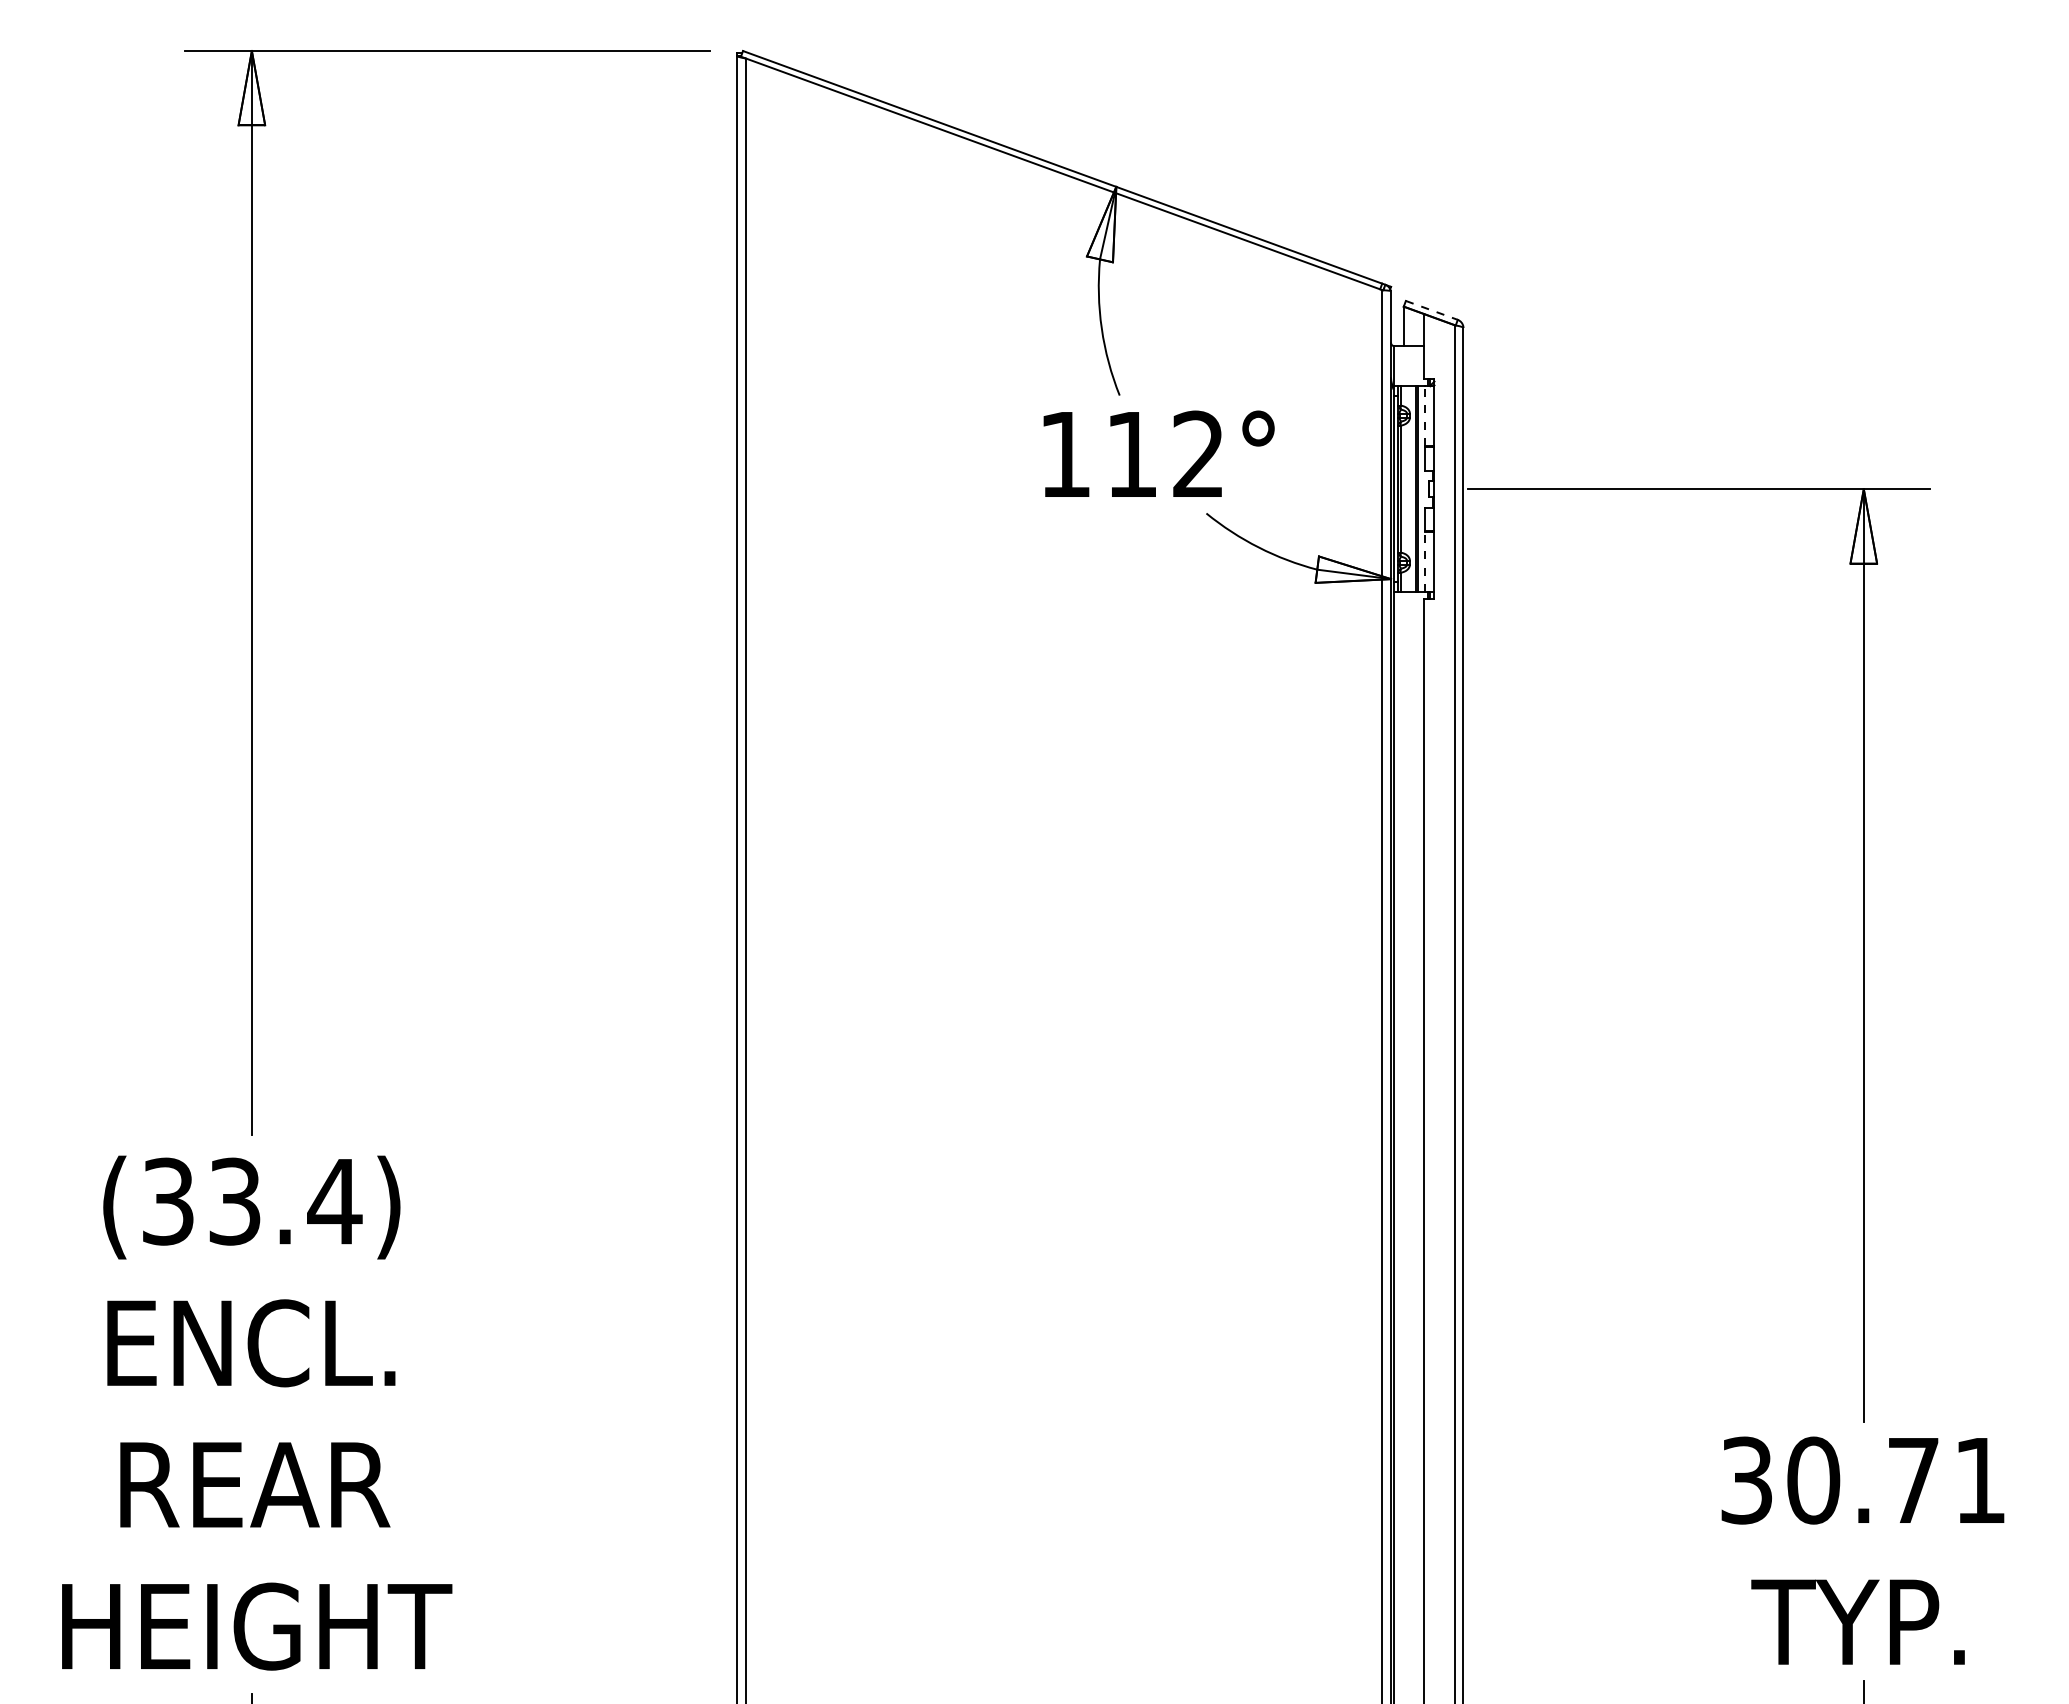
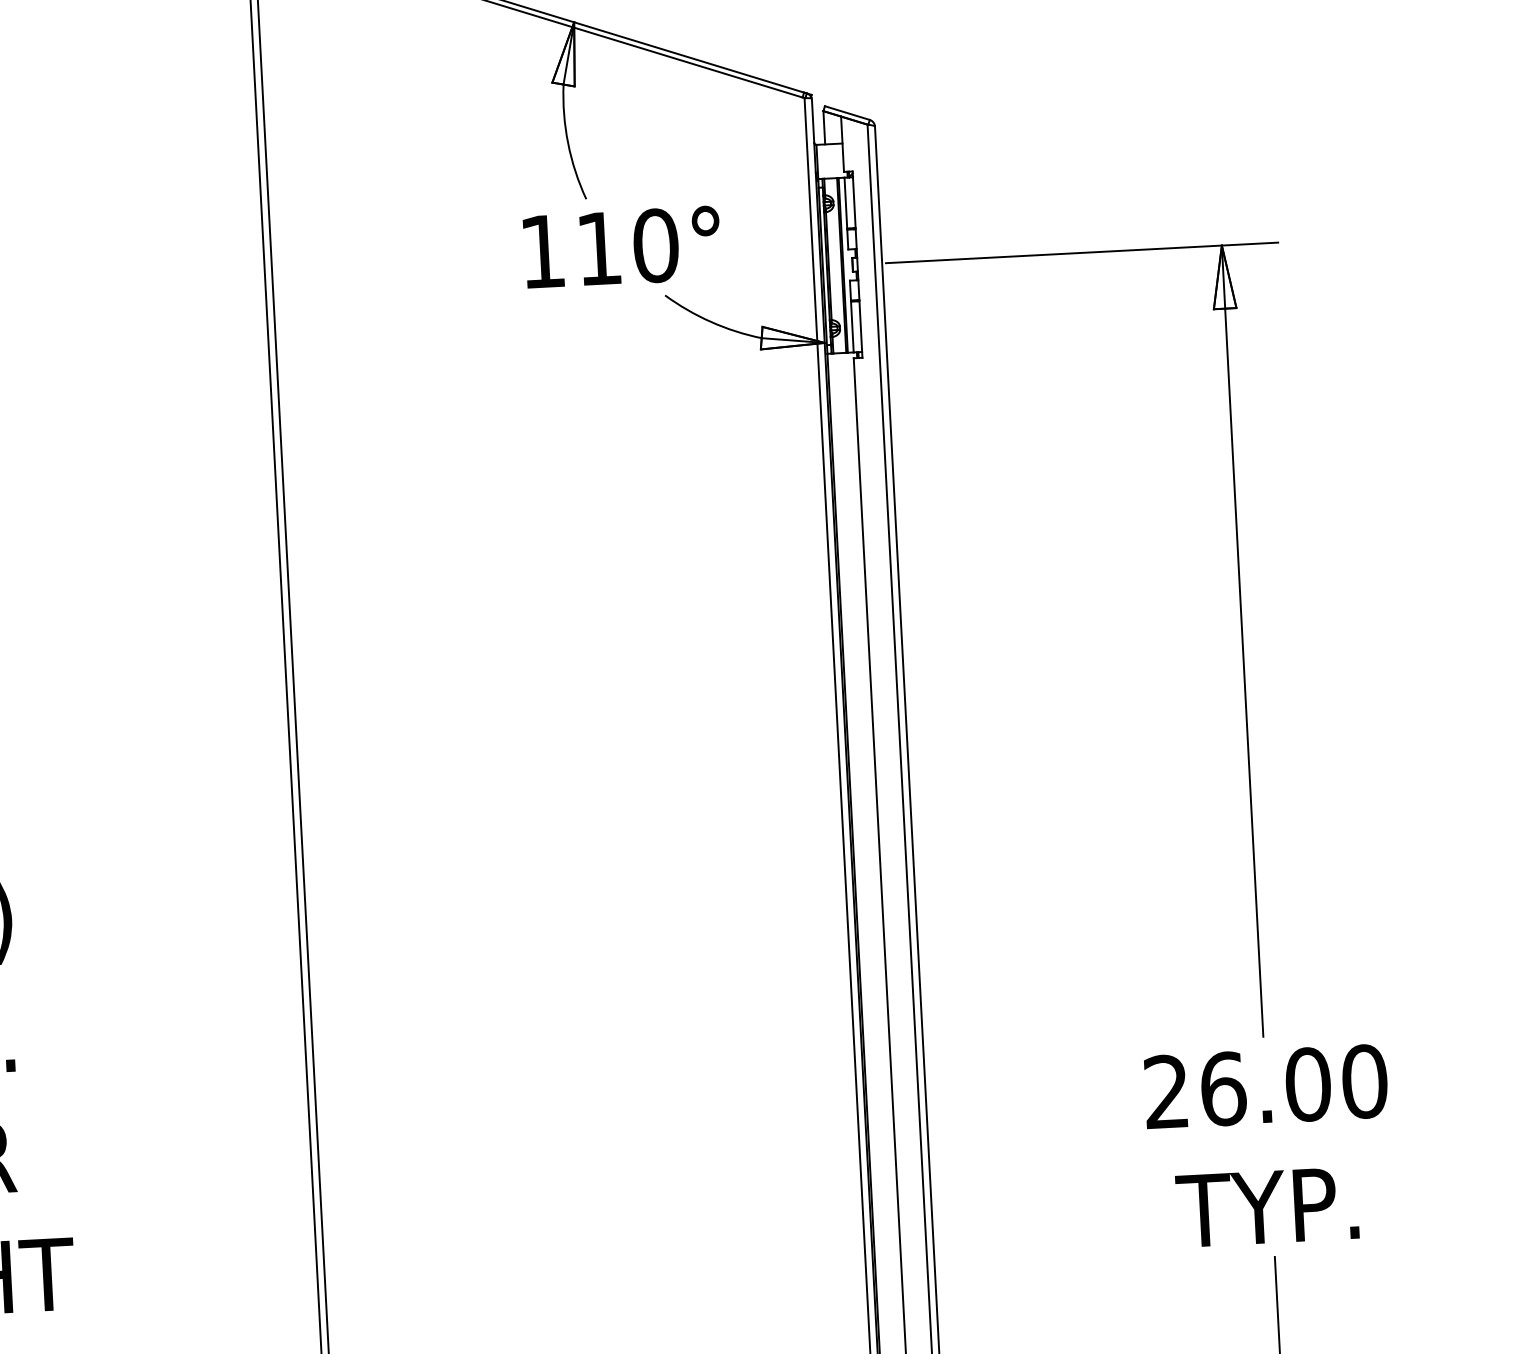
line: (1431, 310) -> (847, 113), dashed -> solid
line: (1424, 416) -> (845, 203), dashed -> solid
text: (1198, 454) -> (655, 245), 112° -> 110°
line: (1424, 562) -> (852, 327), dashed -> solid
text: (1863, 1480) -> (1265, 1086), 30.71 -> 26.00

